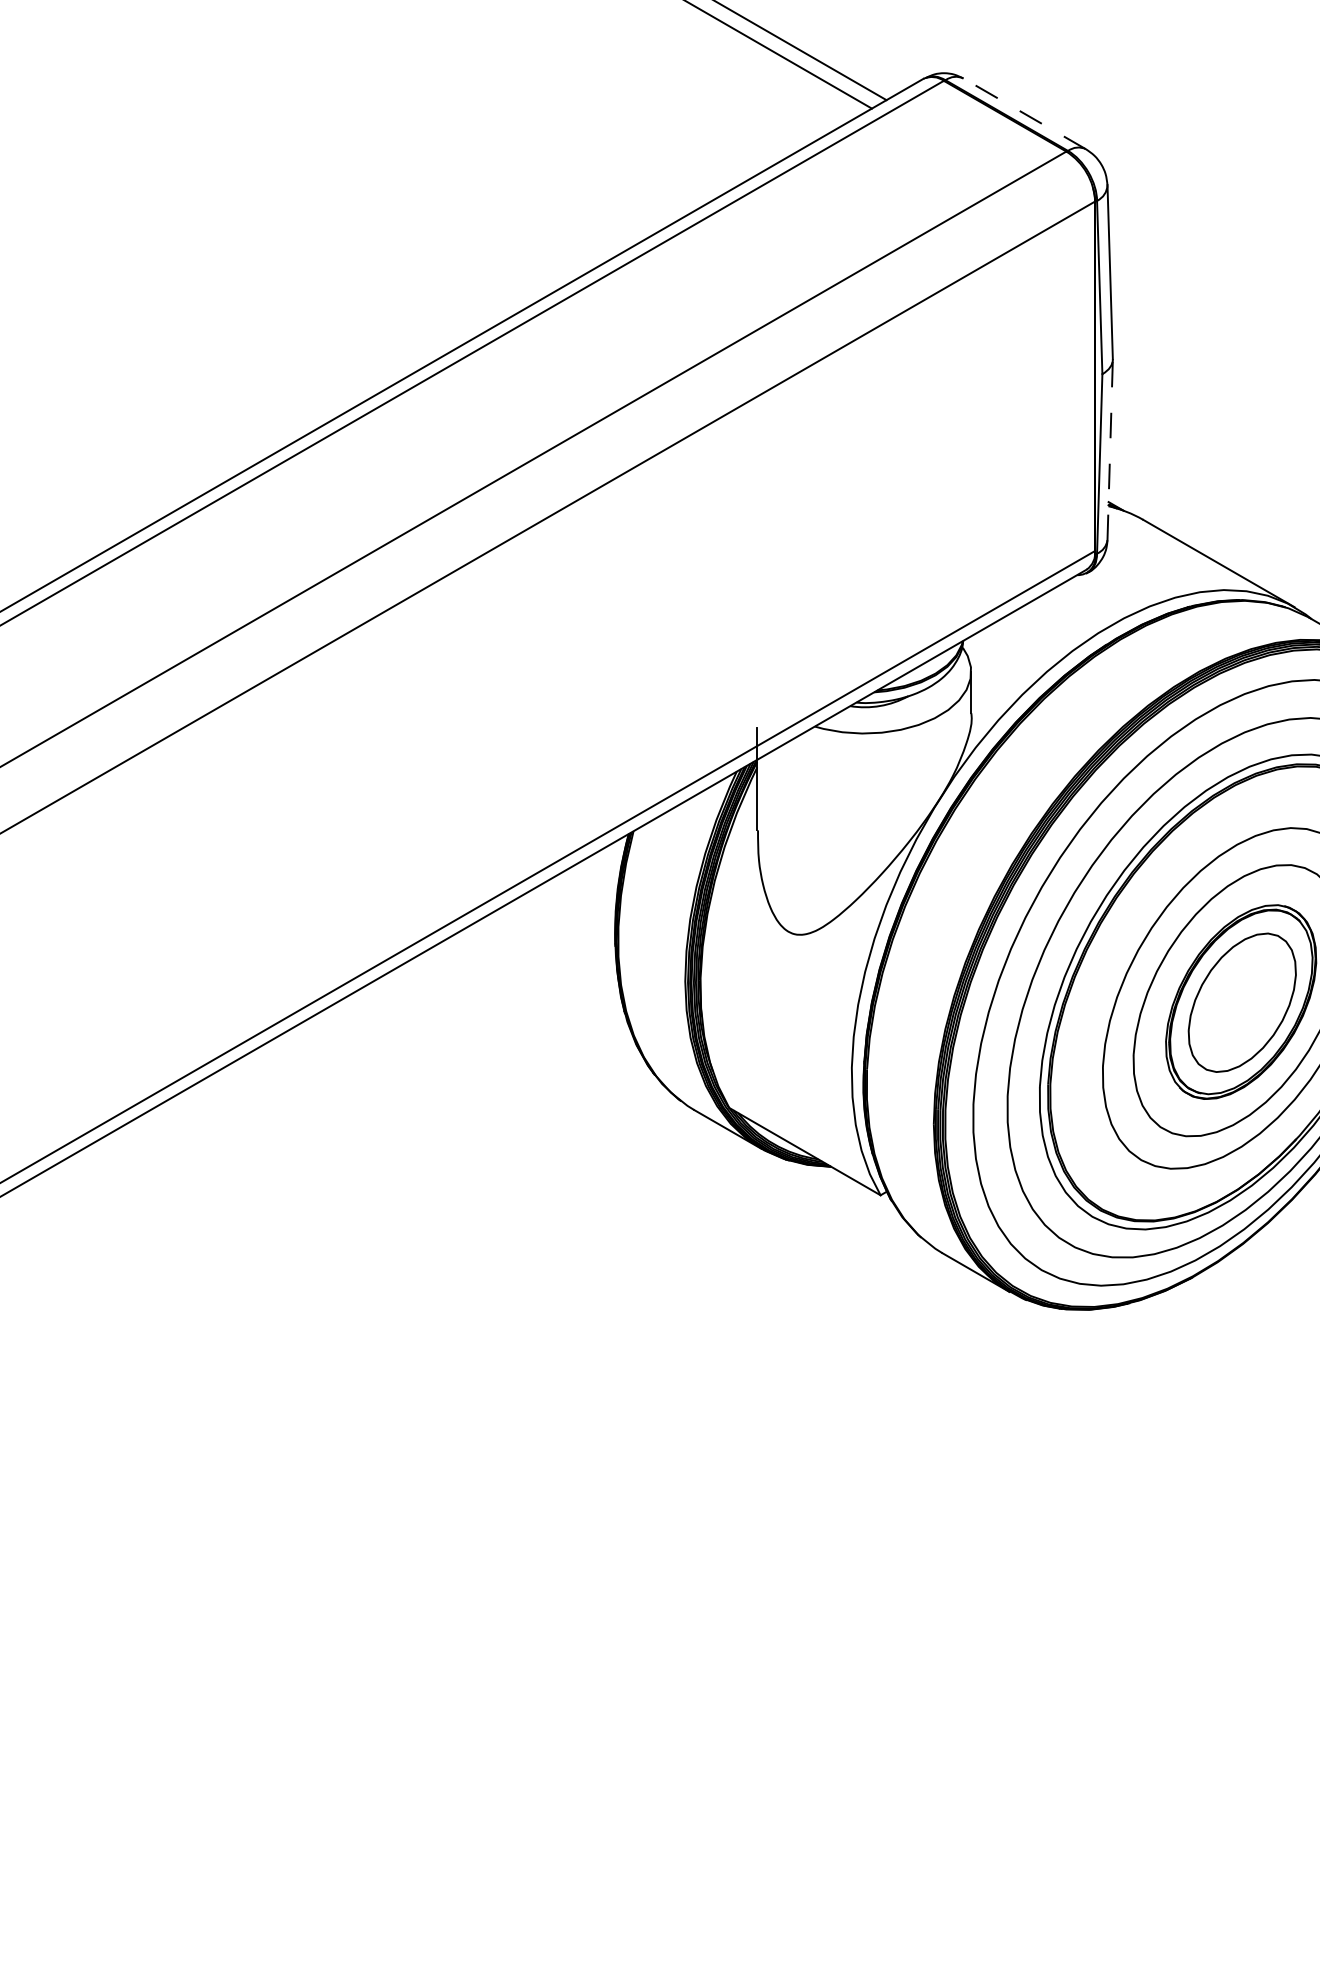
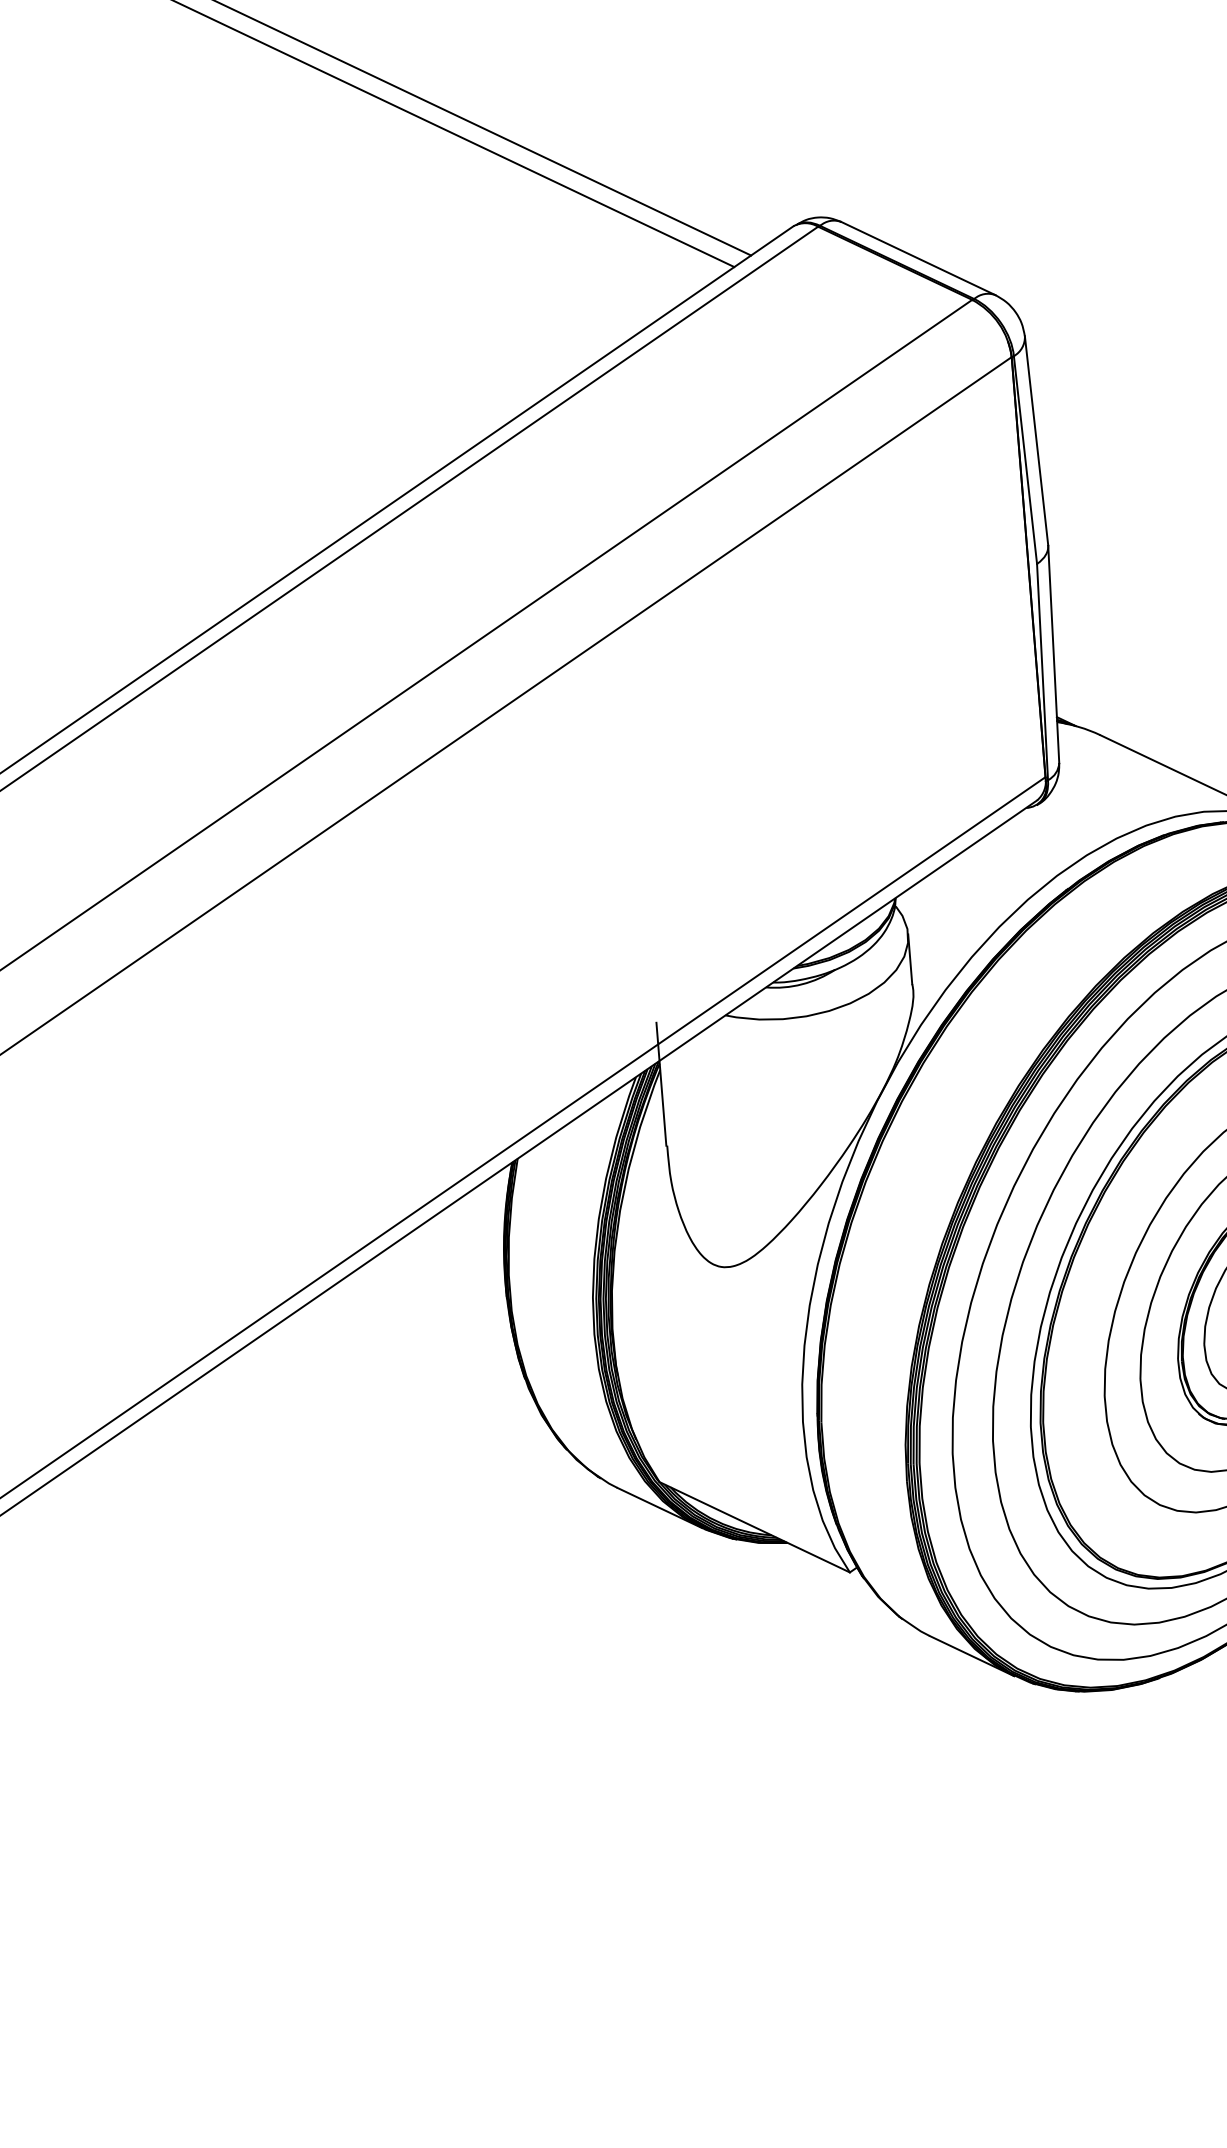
line: (1024, 113) -> (918, 258), dashed -> solid
line: (1110, 449) -> (1054, 653), dashed -> solid

